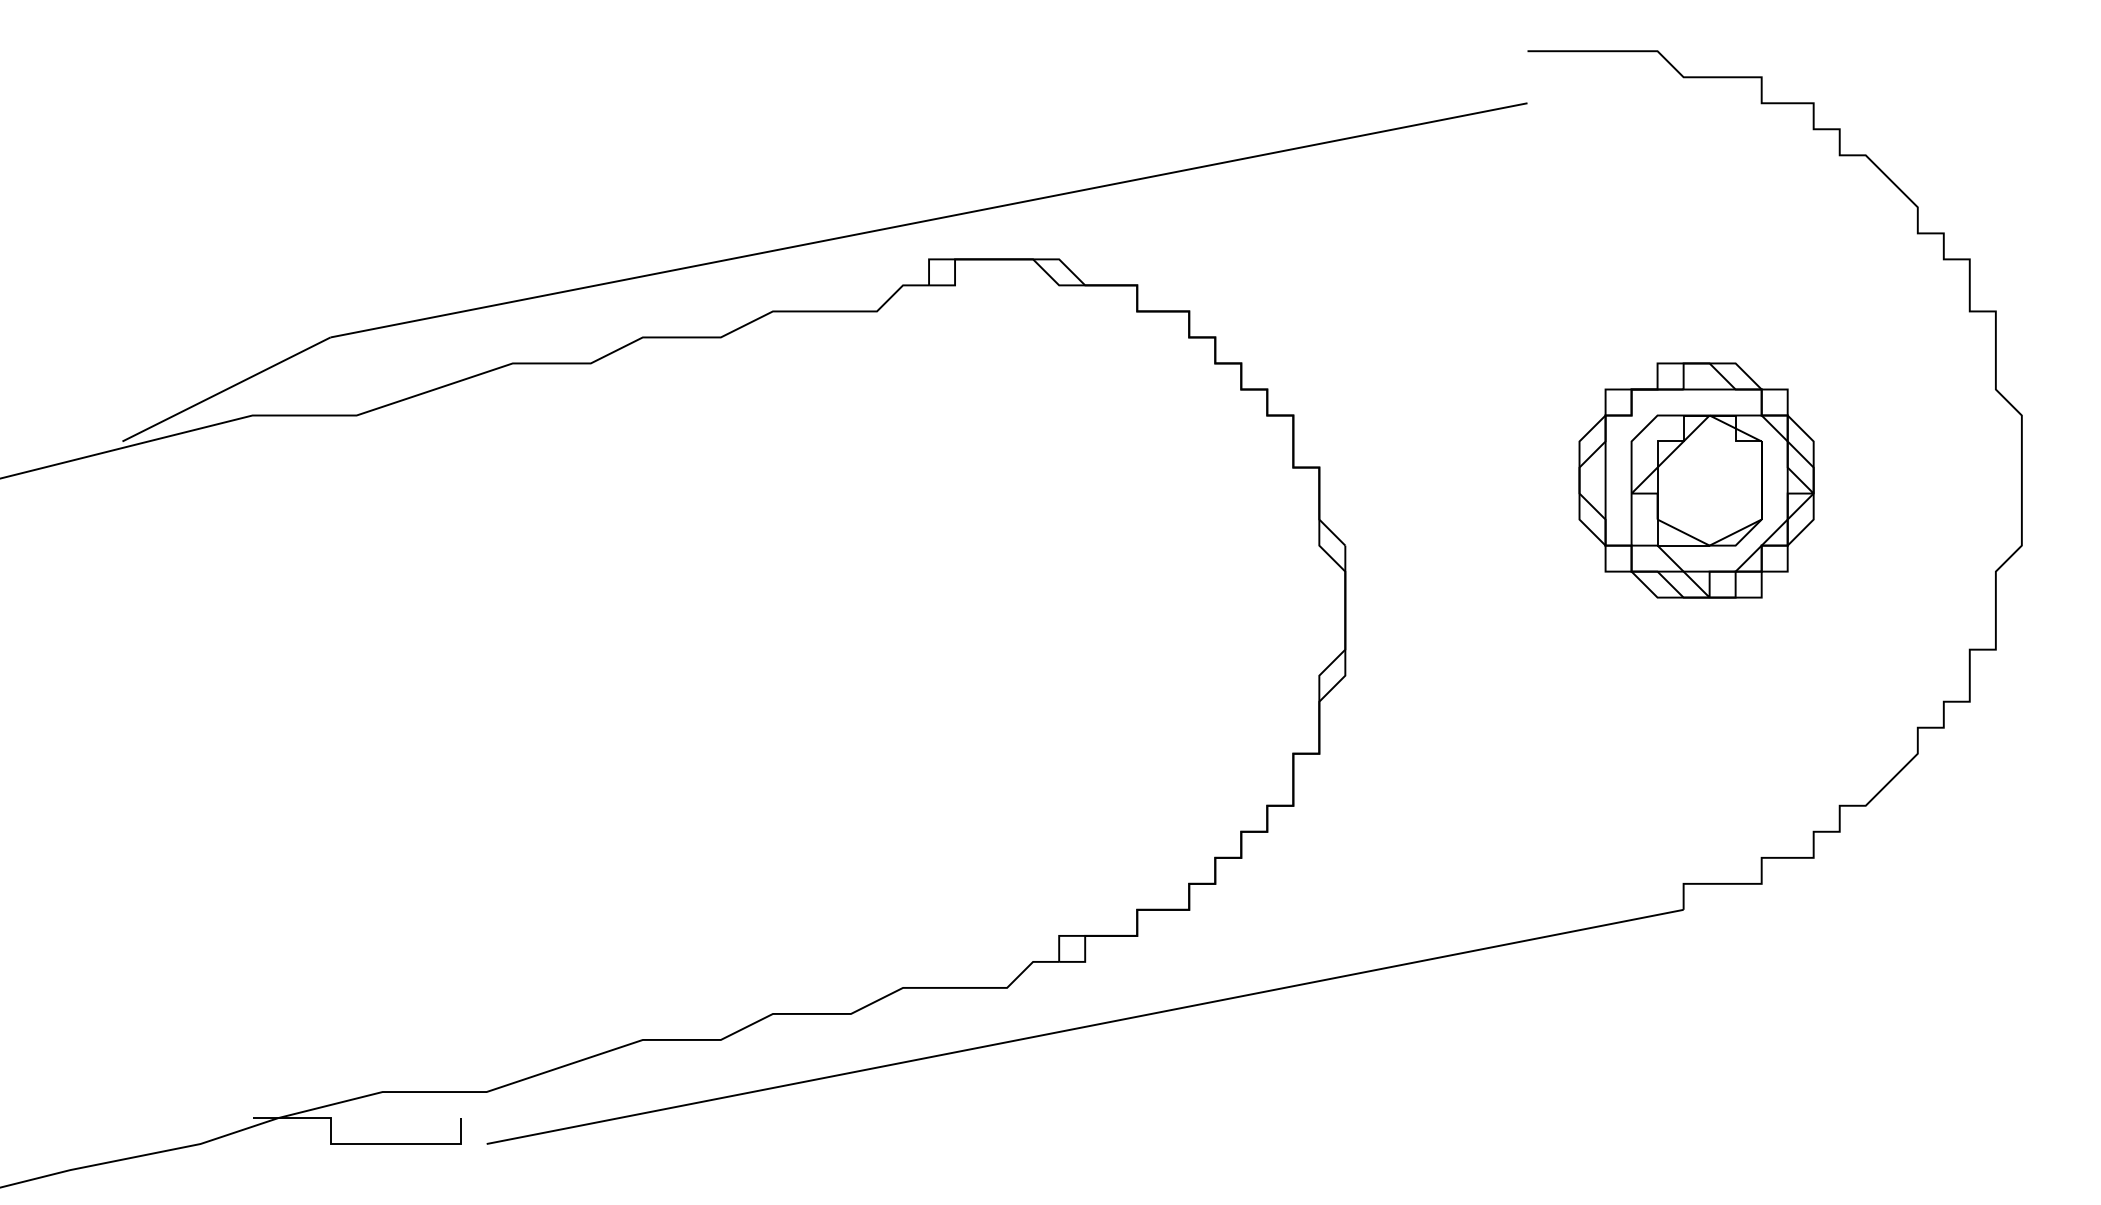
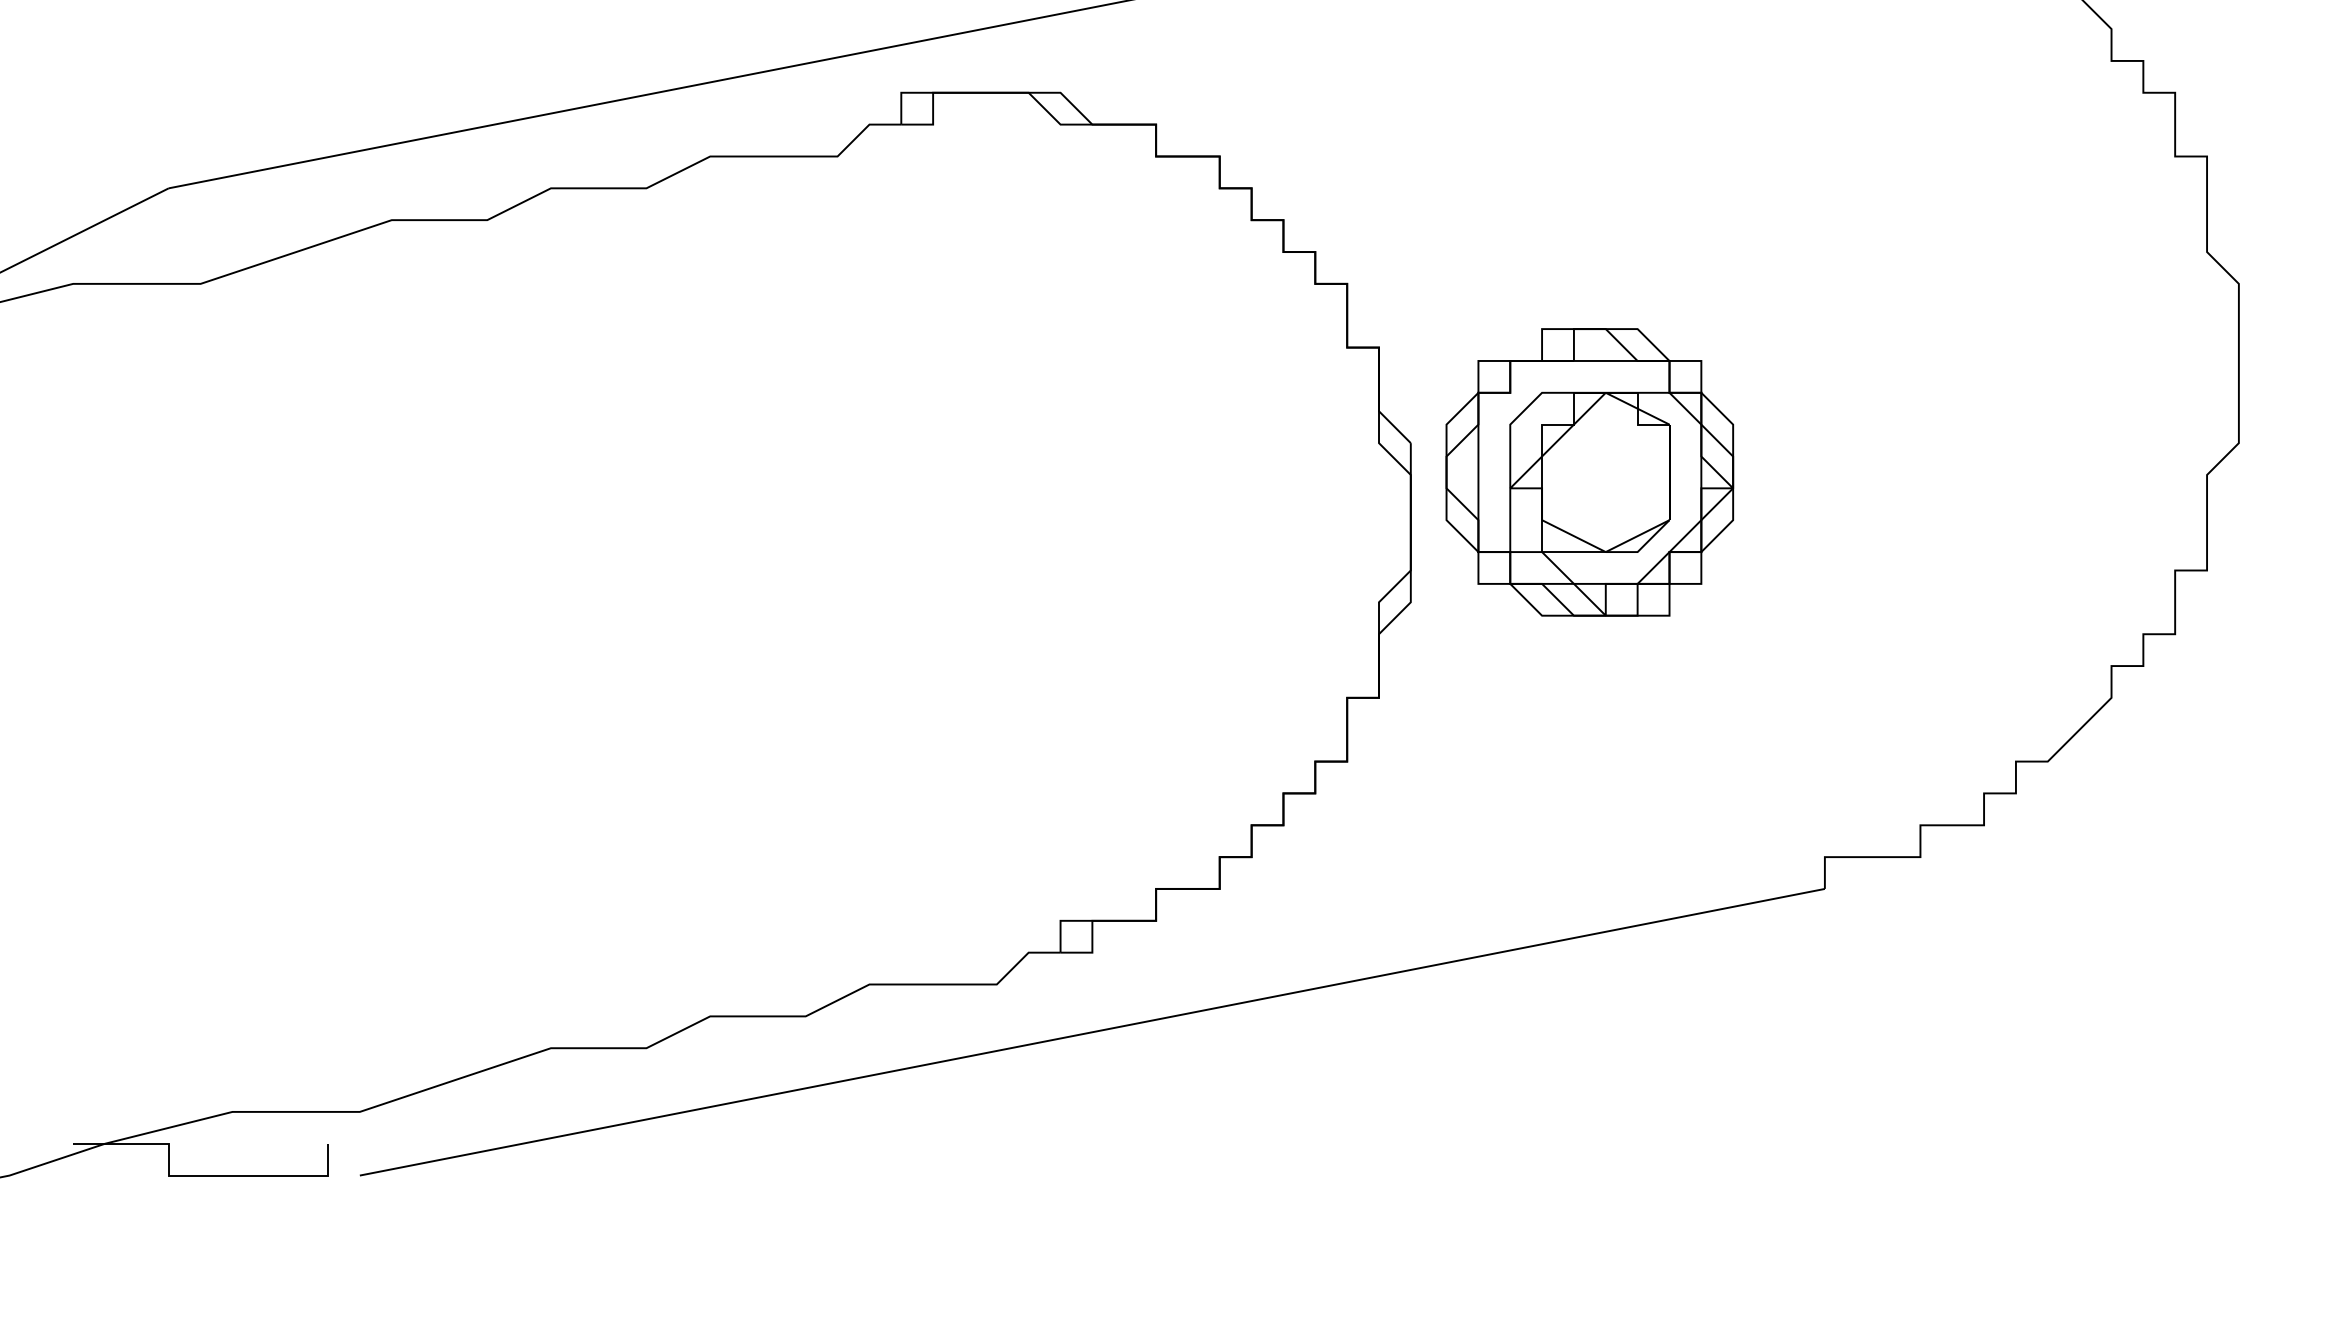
part: (1696, 480) -> (1589, 472), moved

